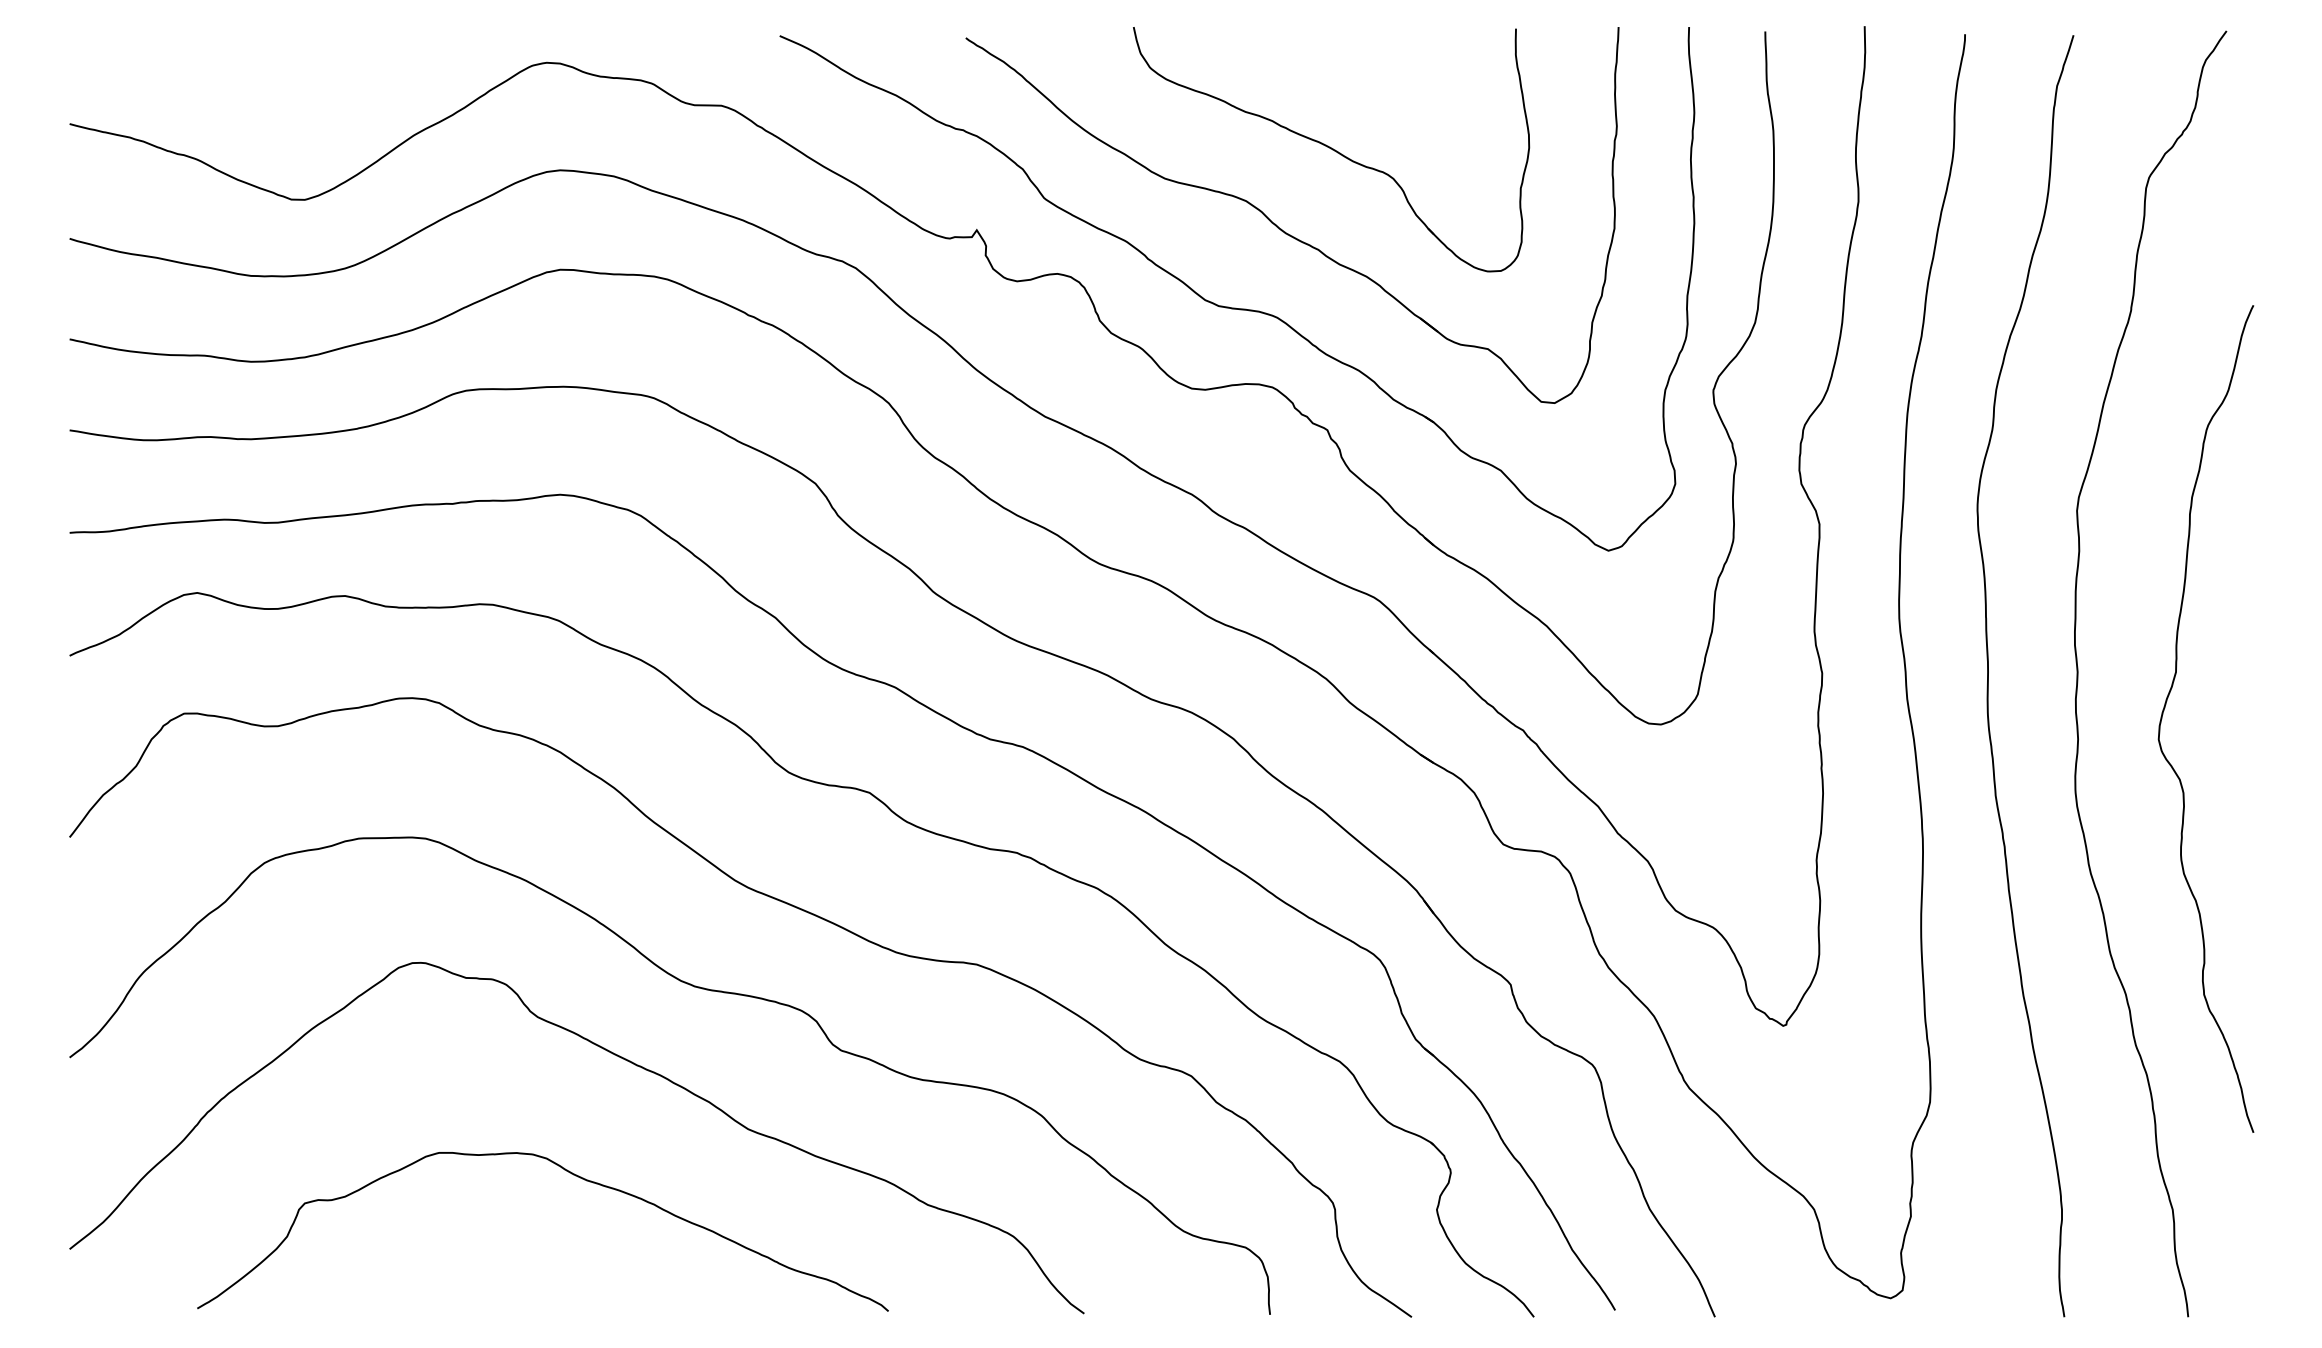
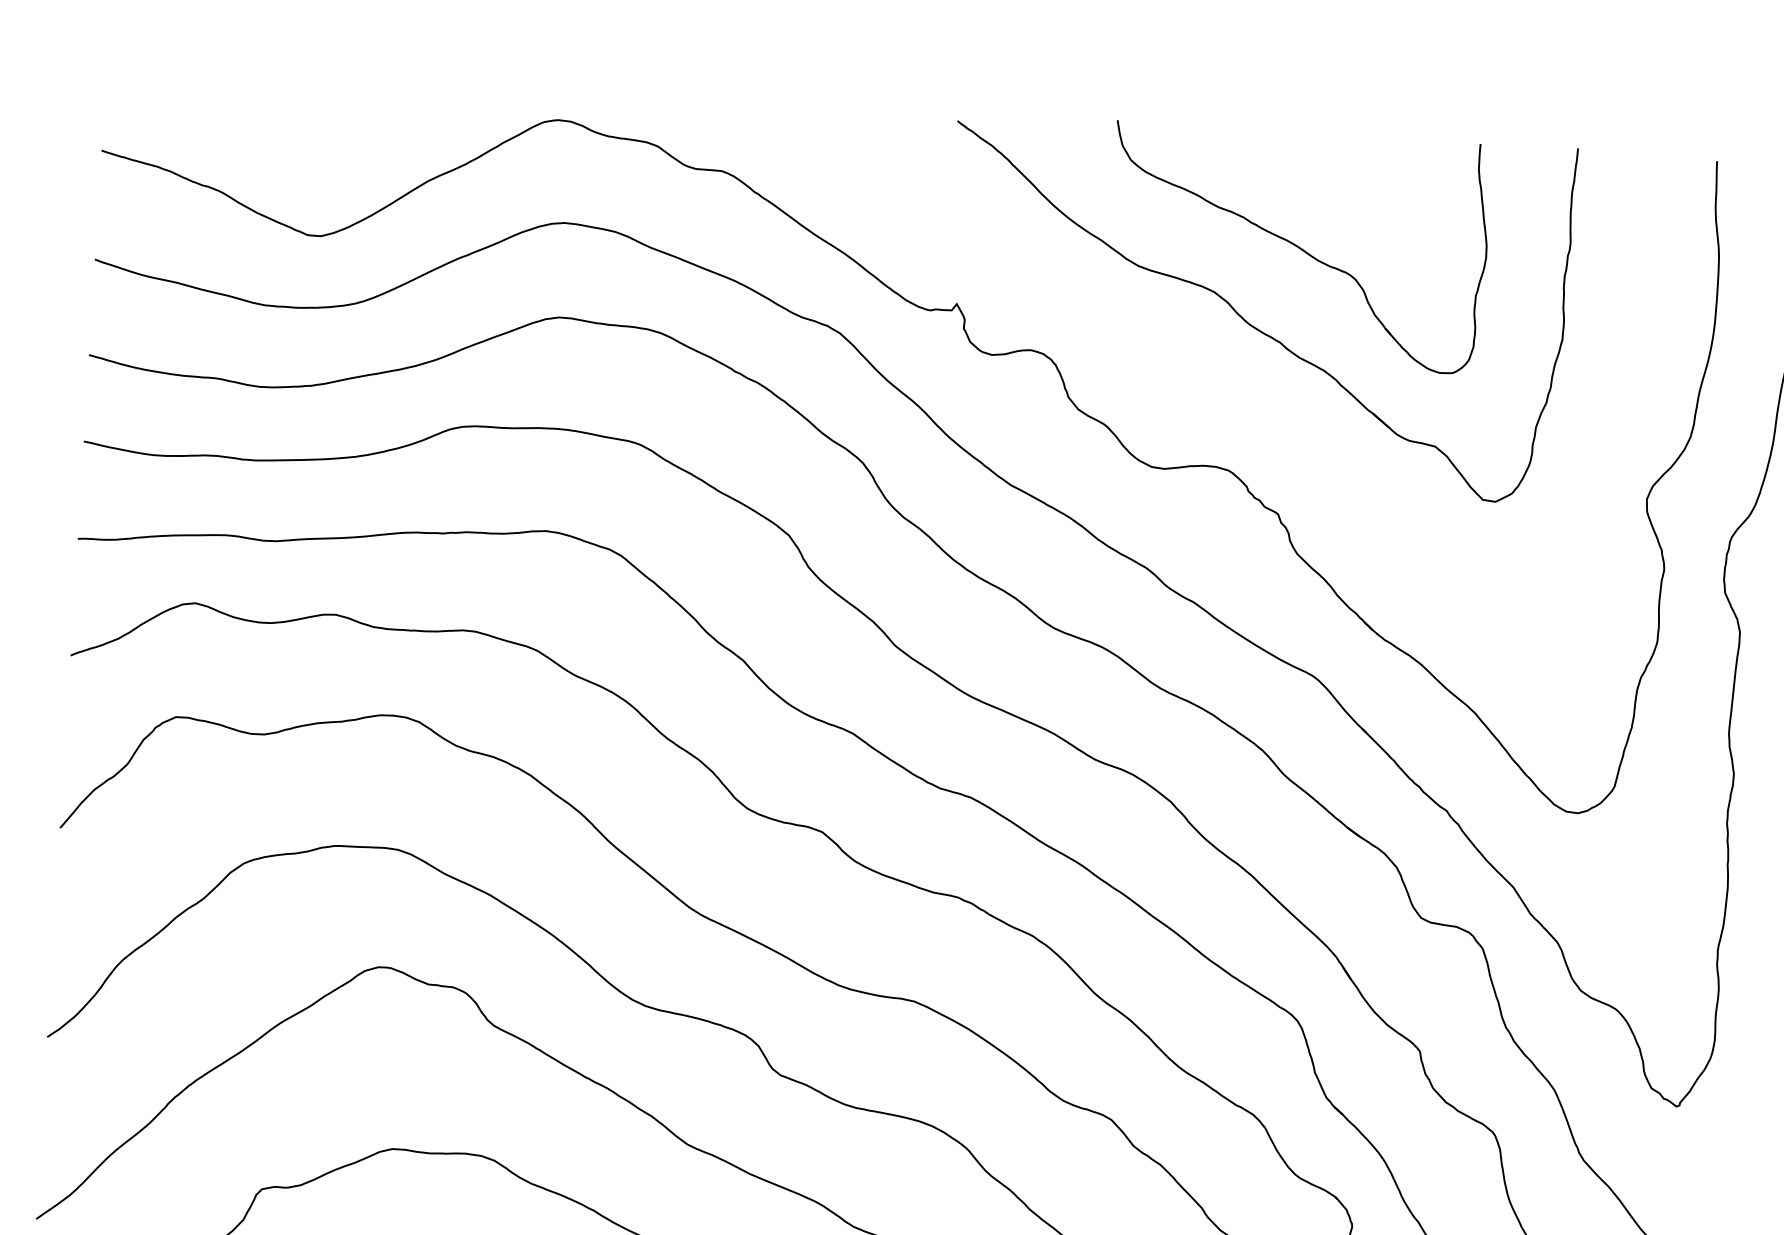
part: (1235, 307) -> (1197, 392), removed

